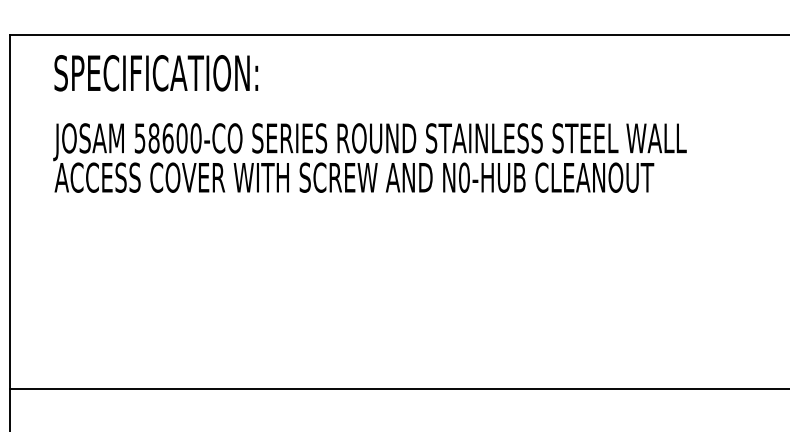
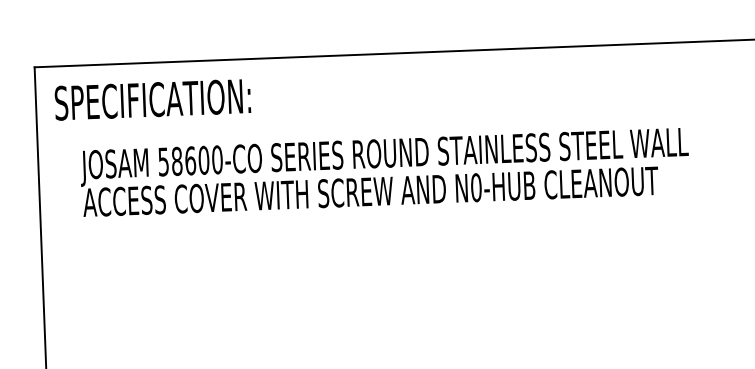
text: (156, 73) -> (153, 99), moved

